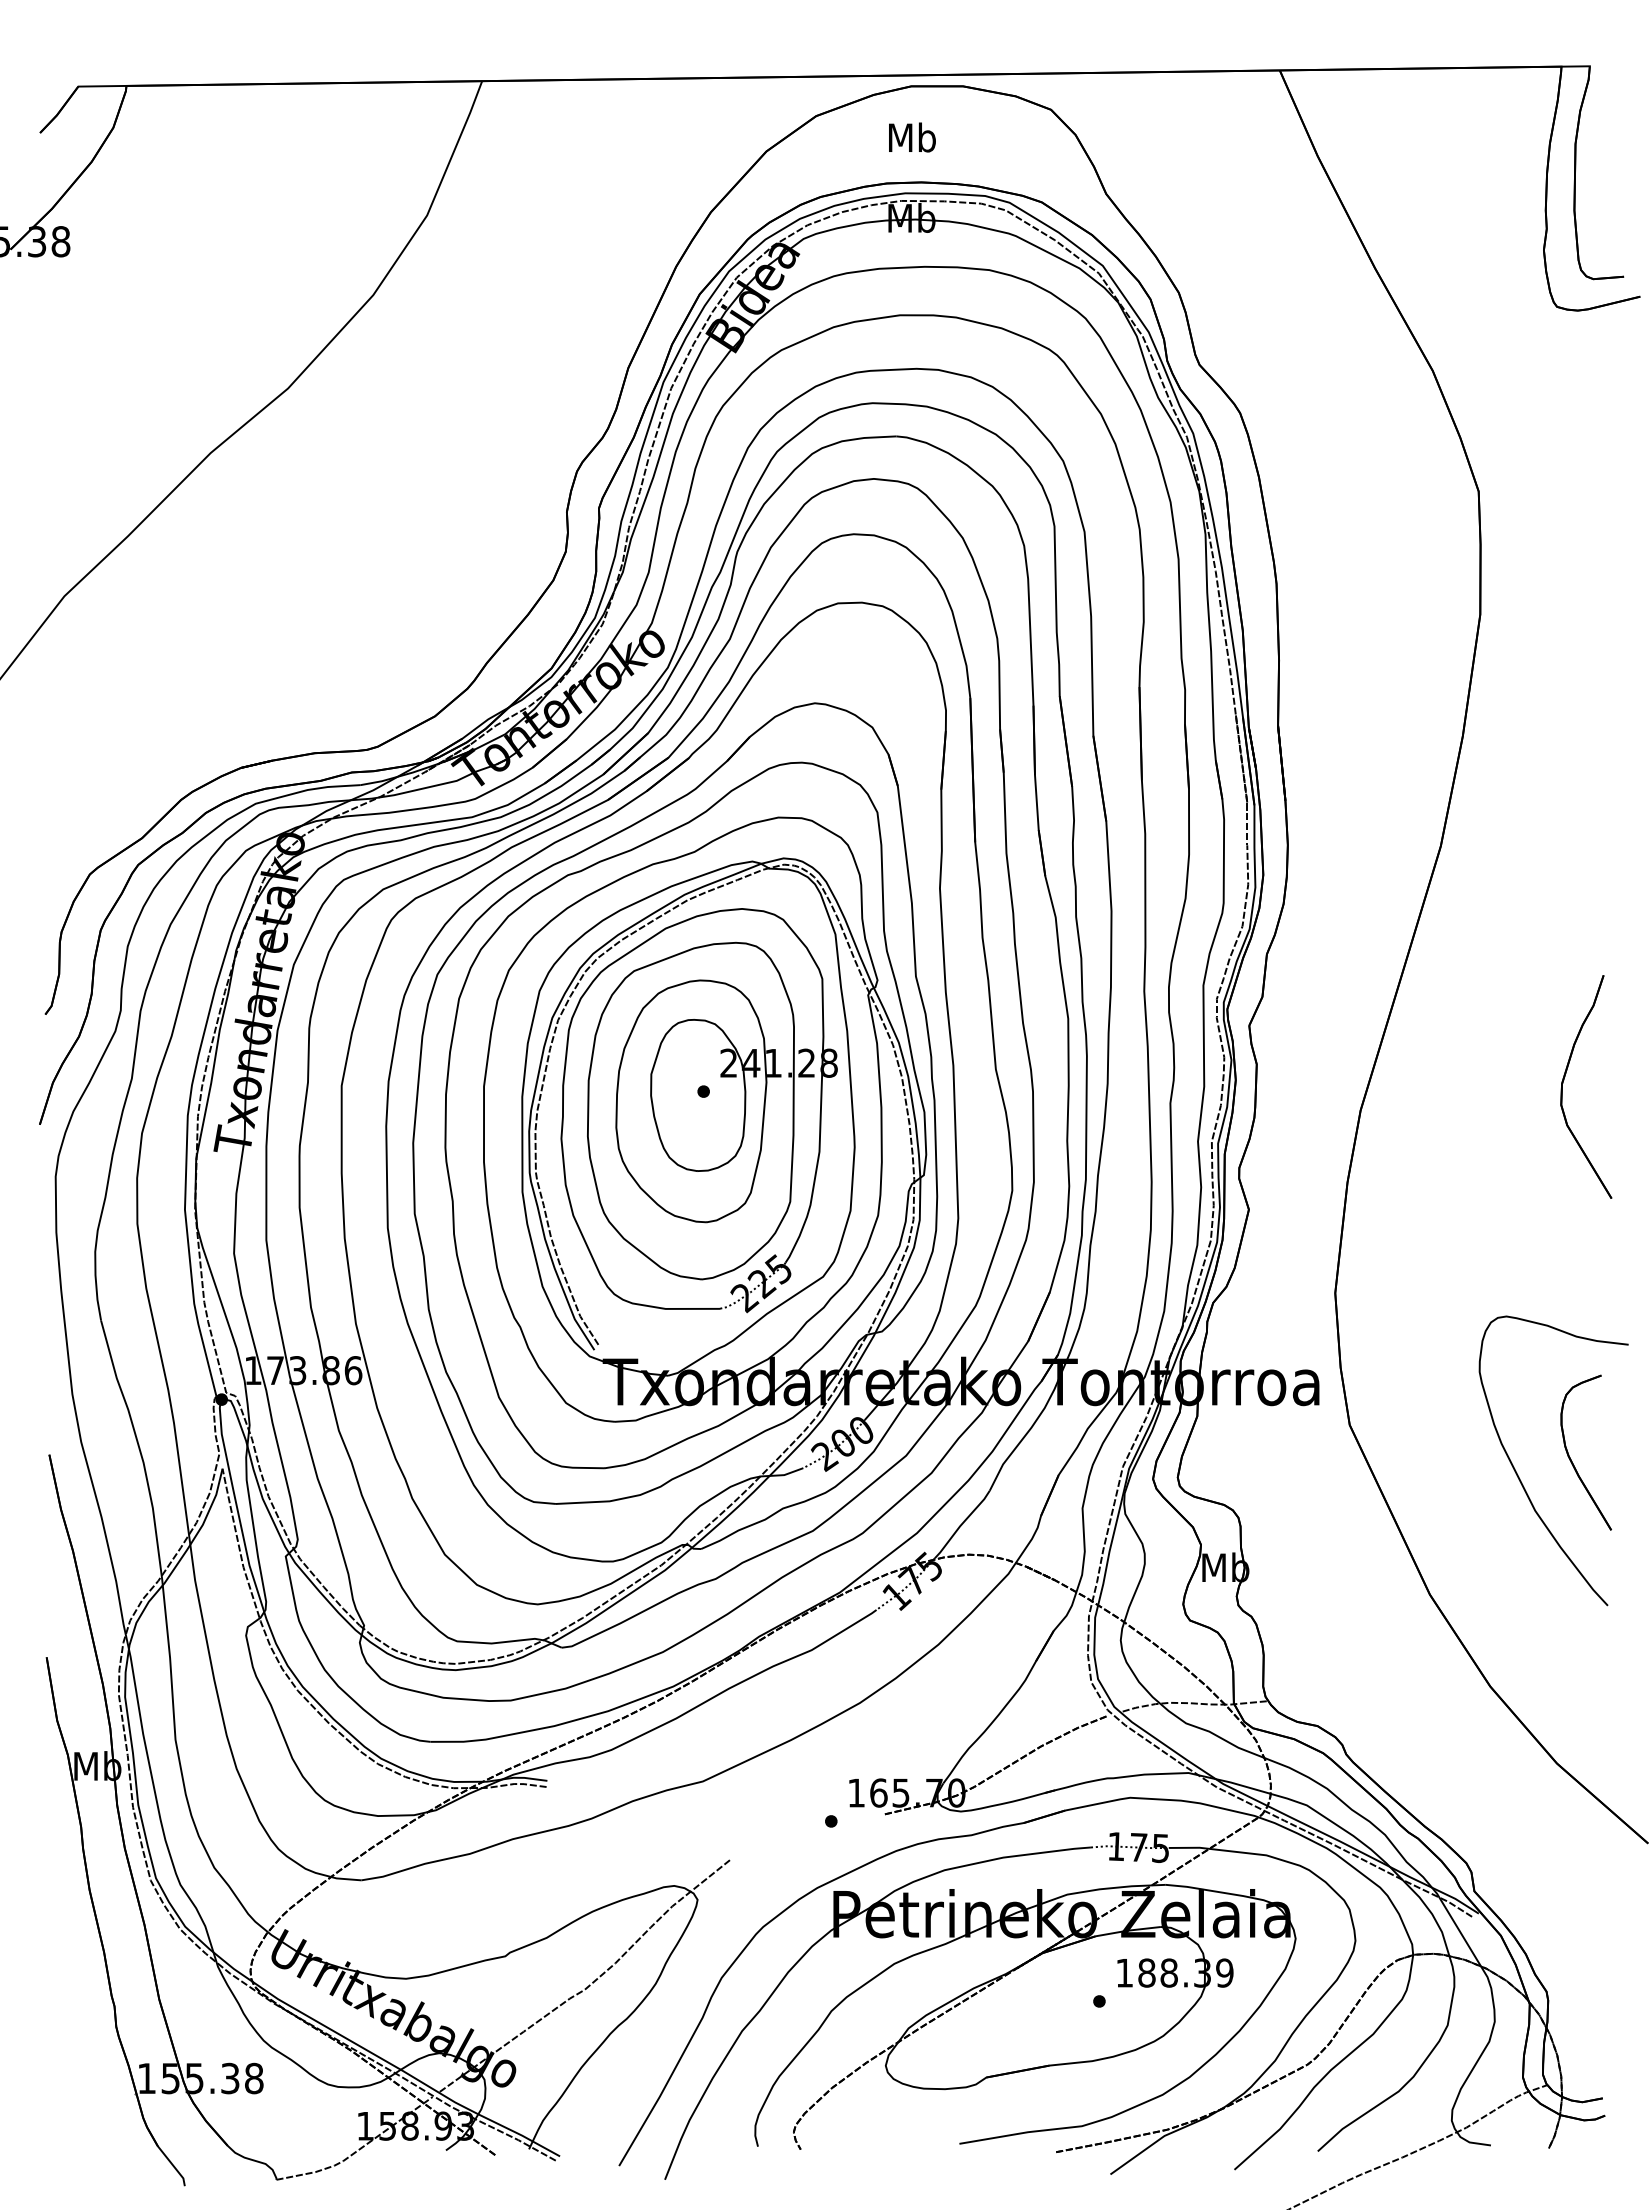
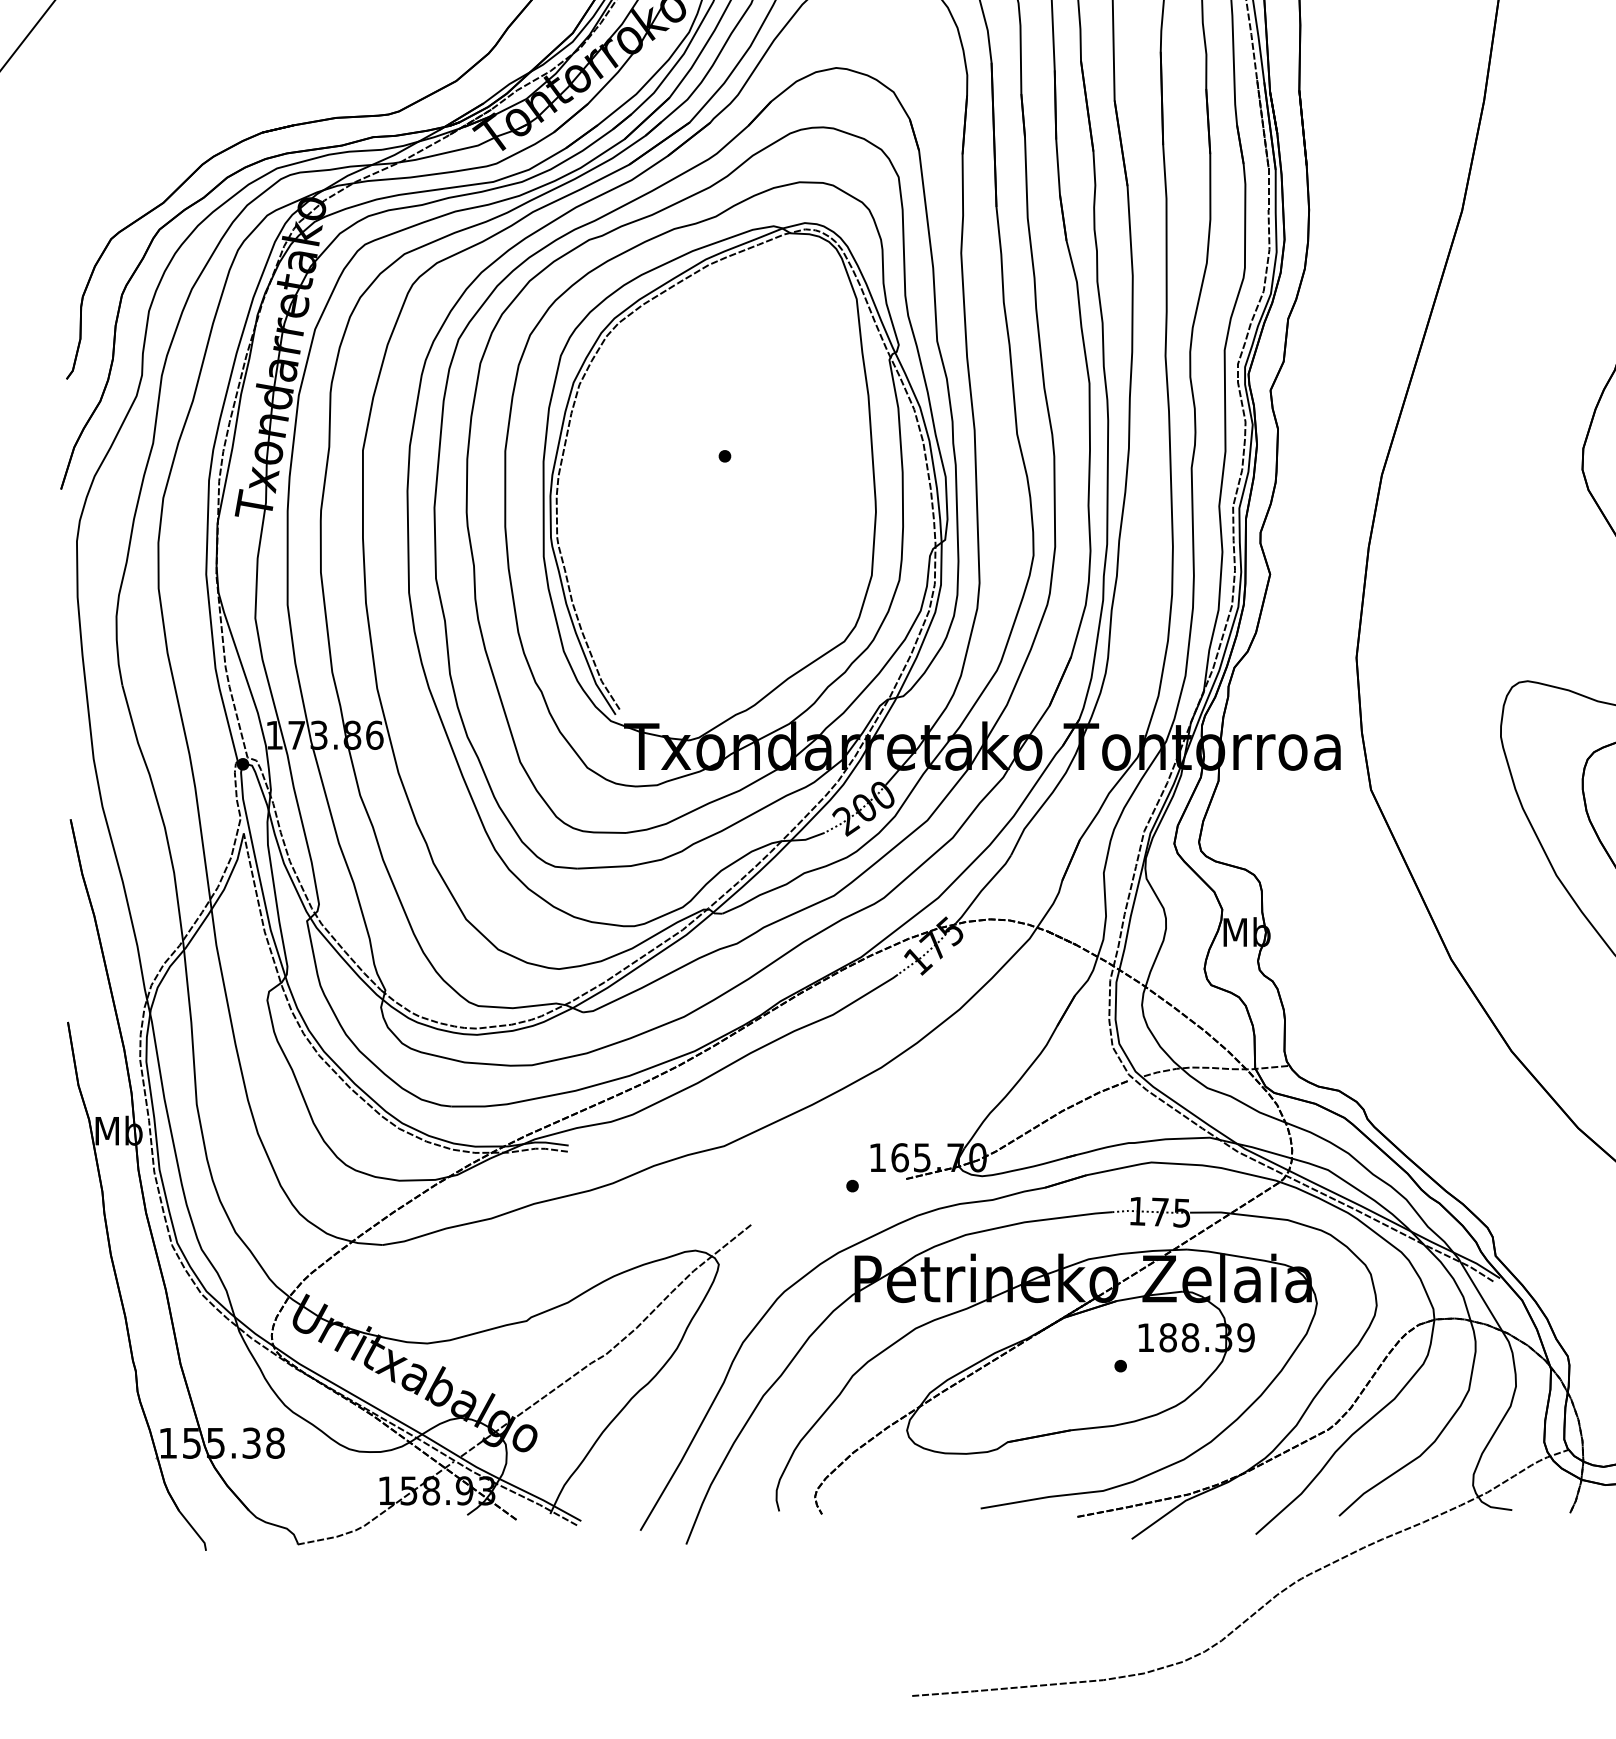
part: (698, 1110) -> (719, 475), removed

